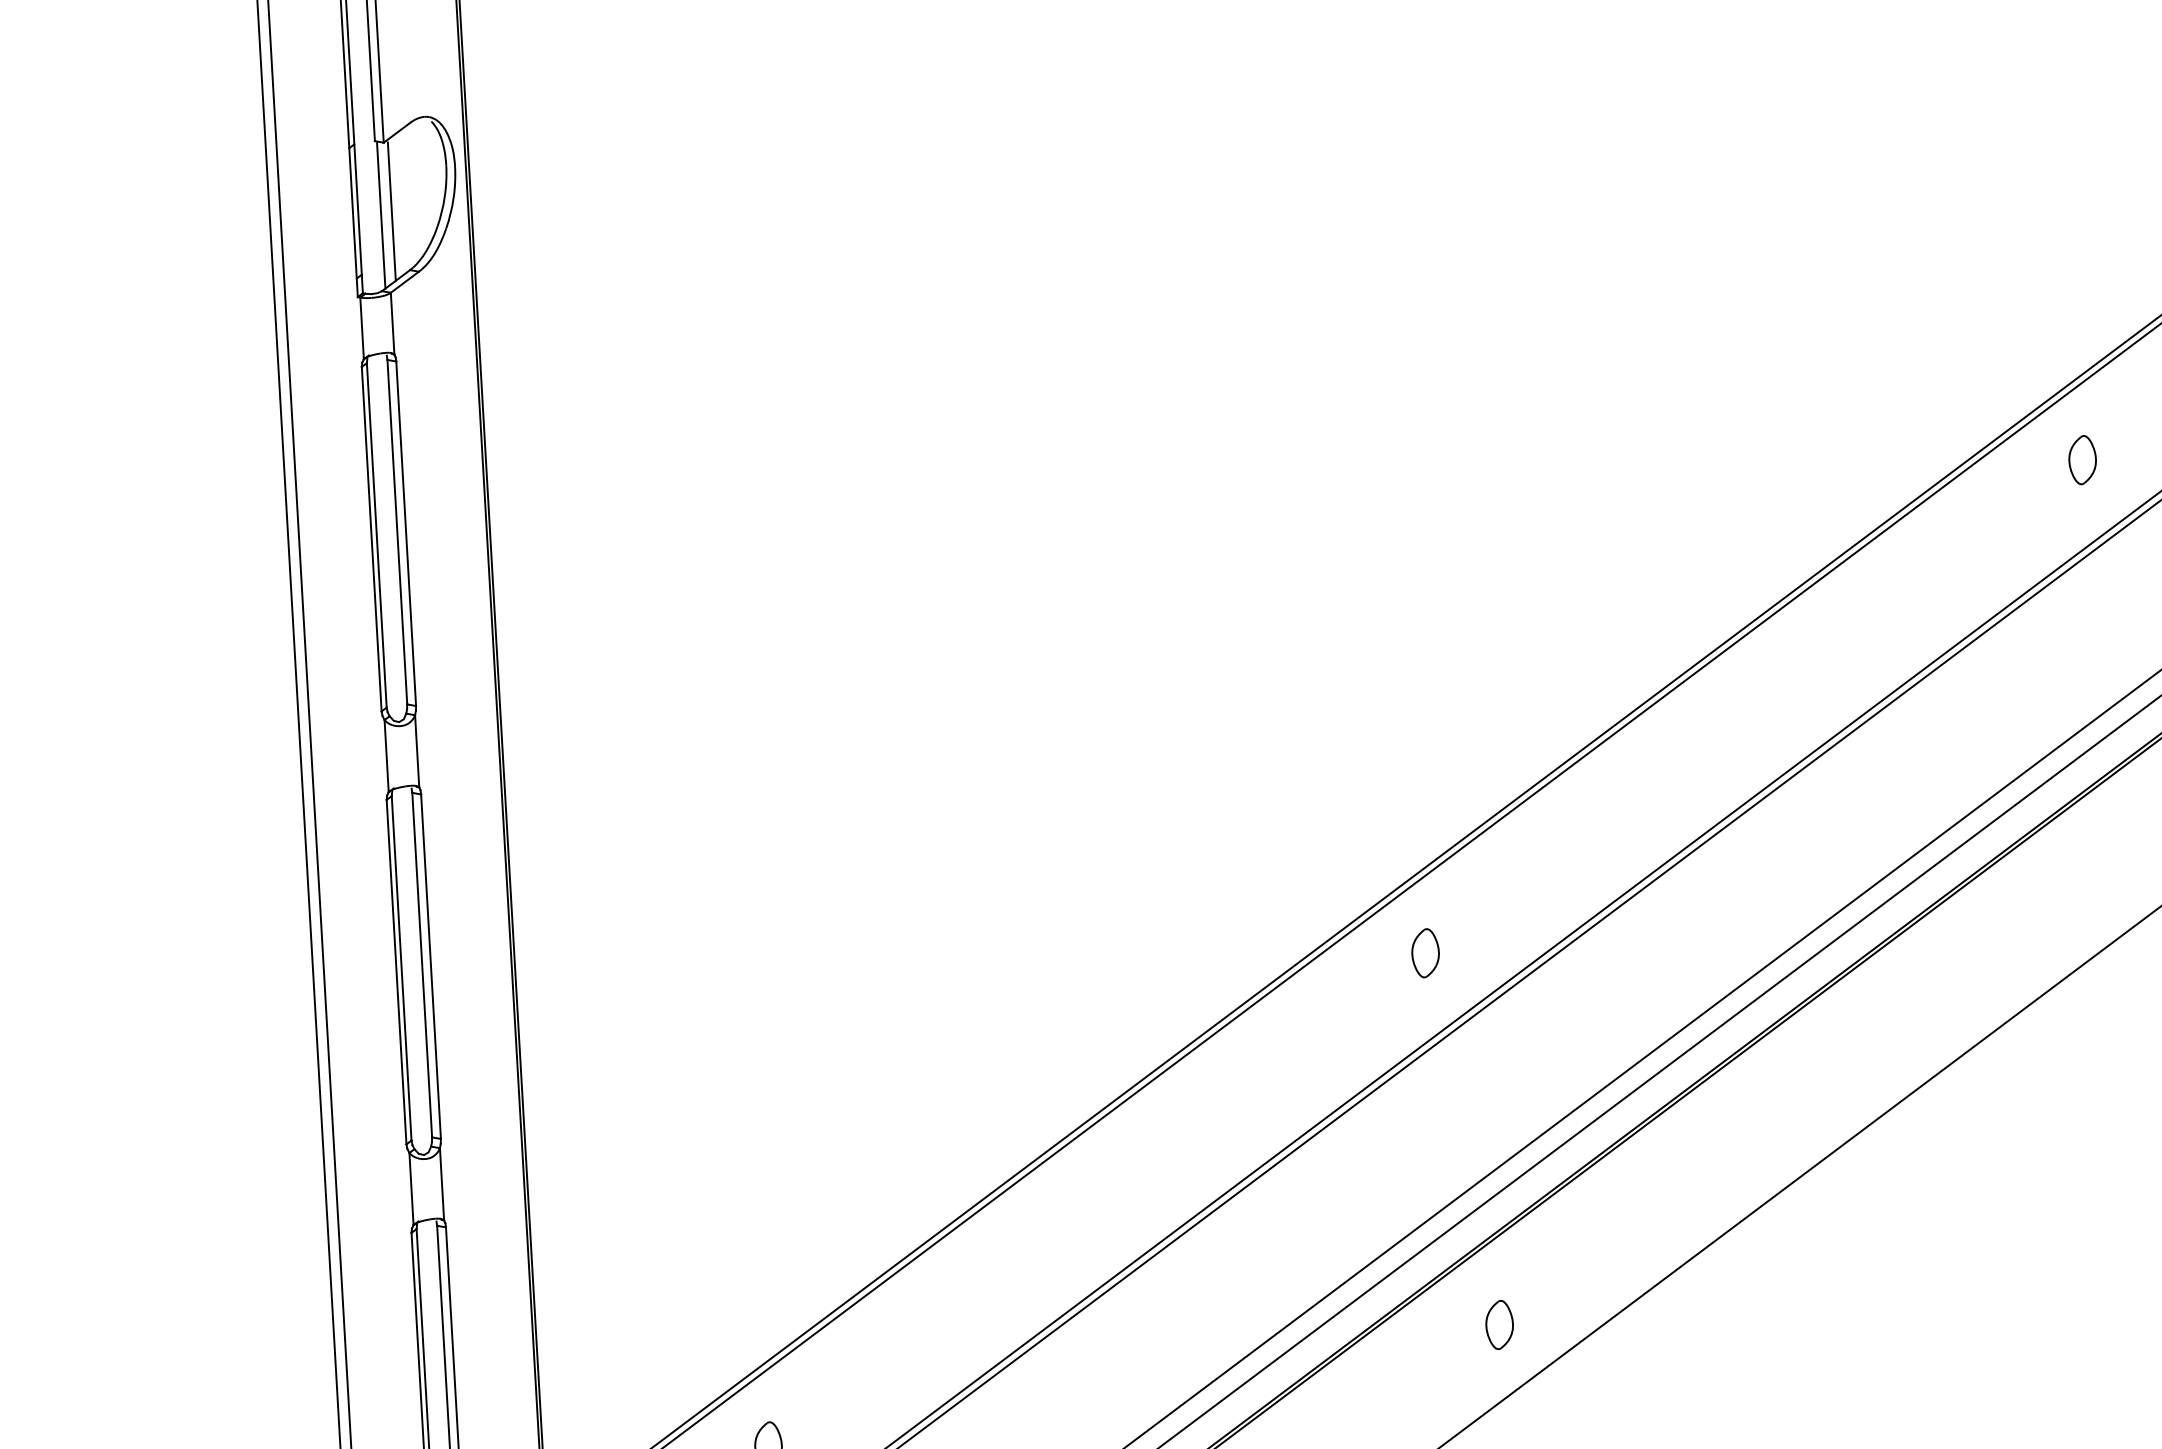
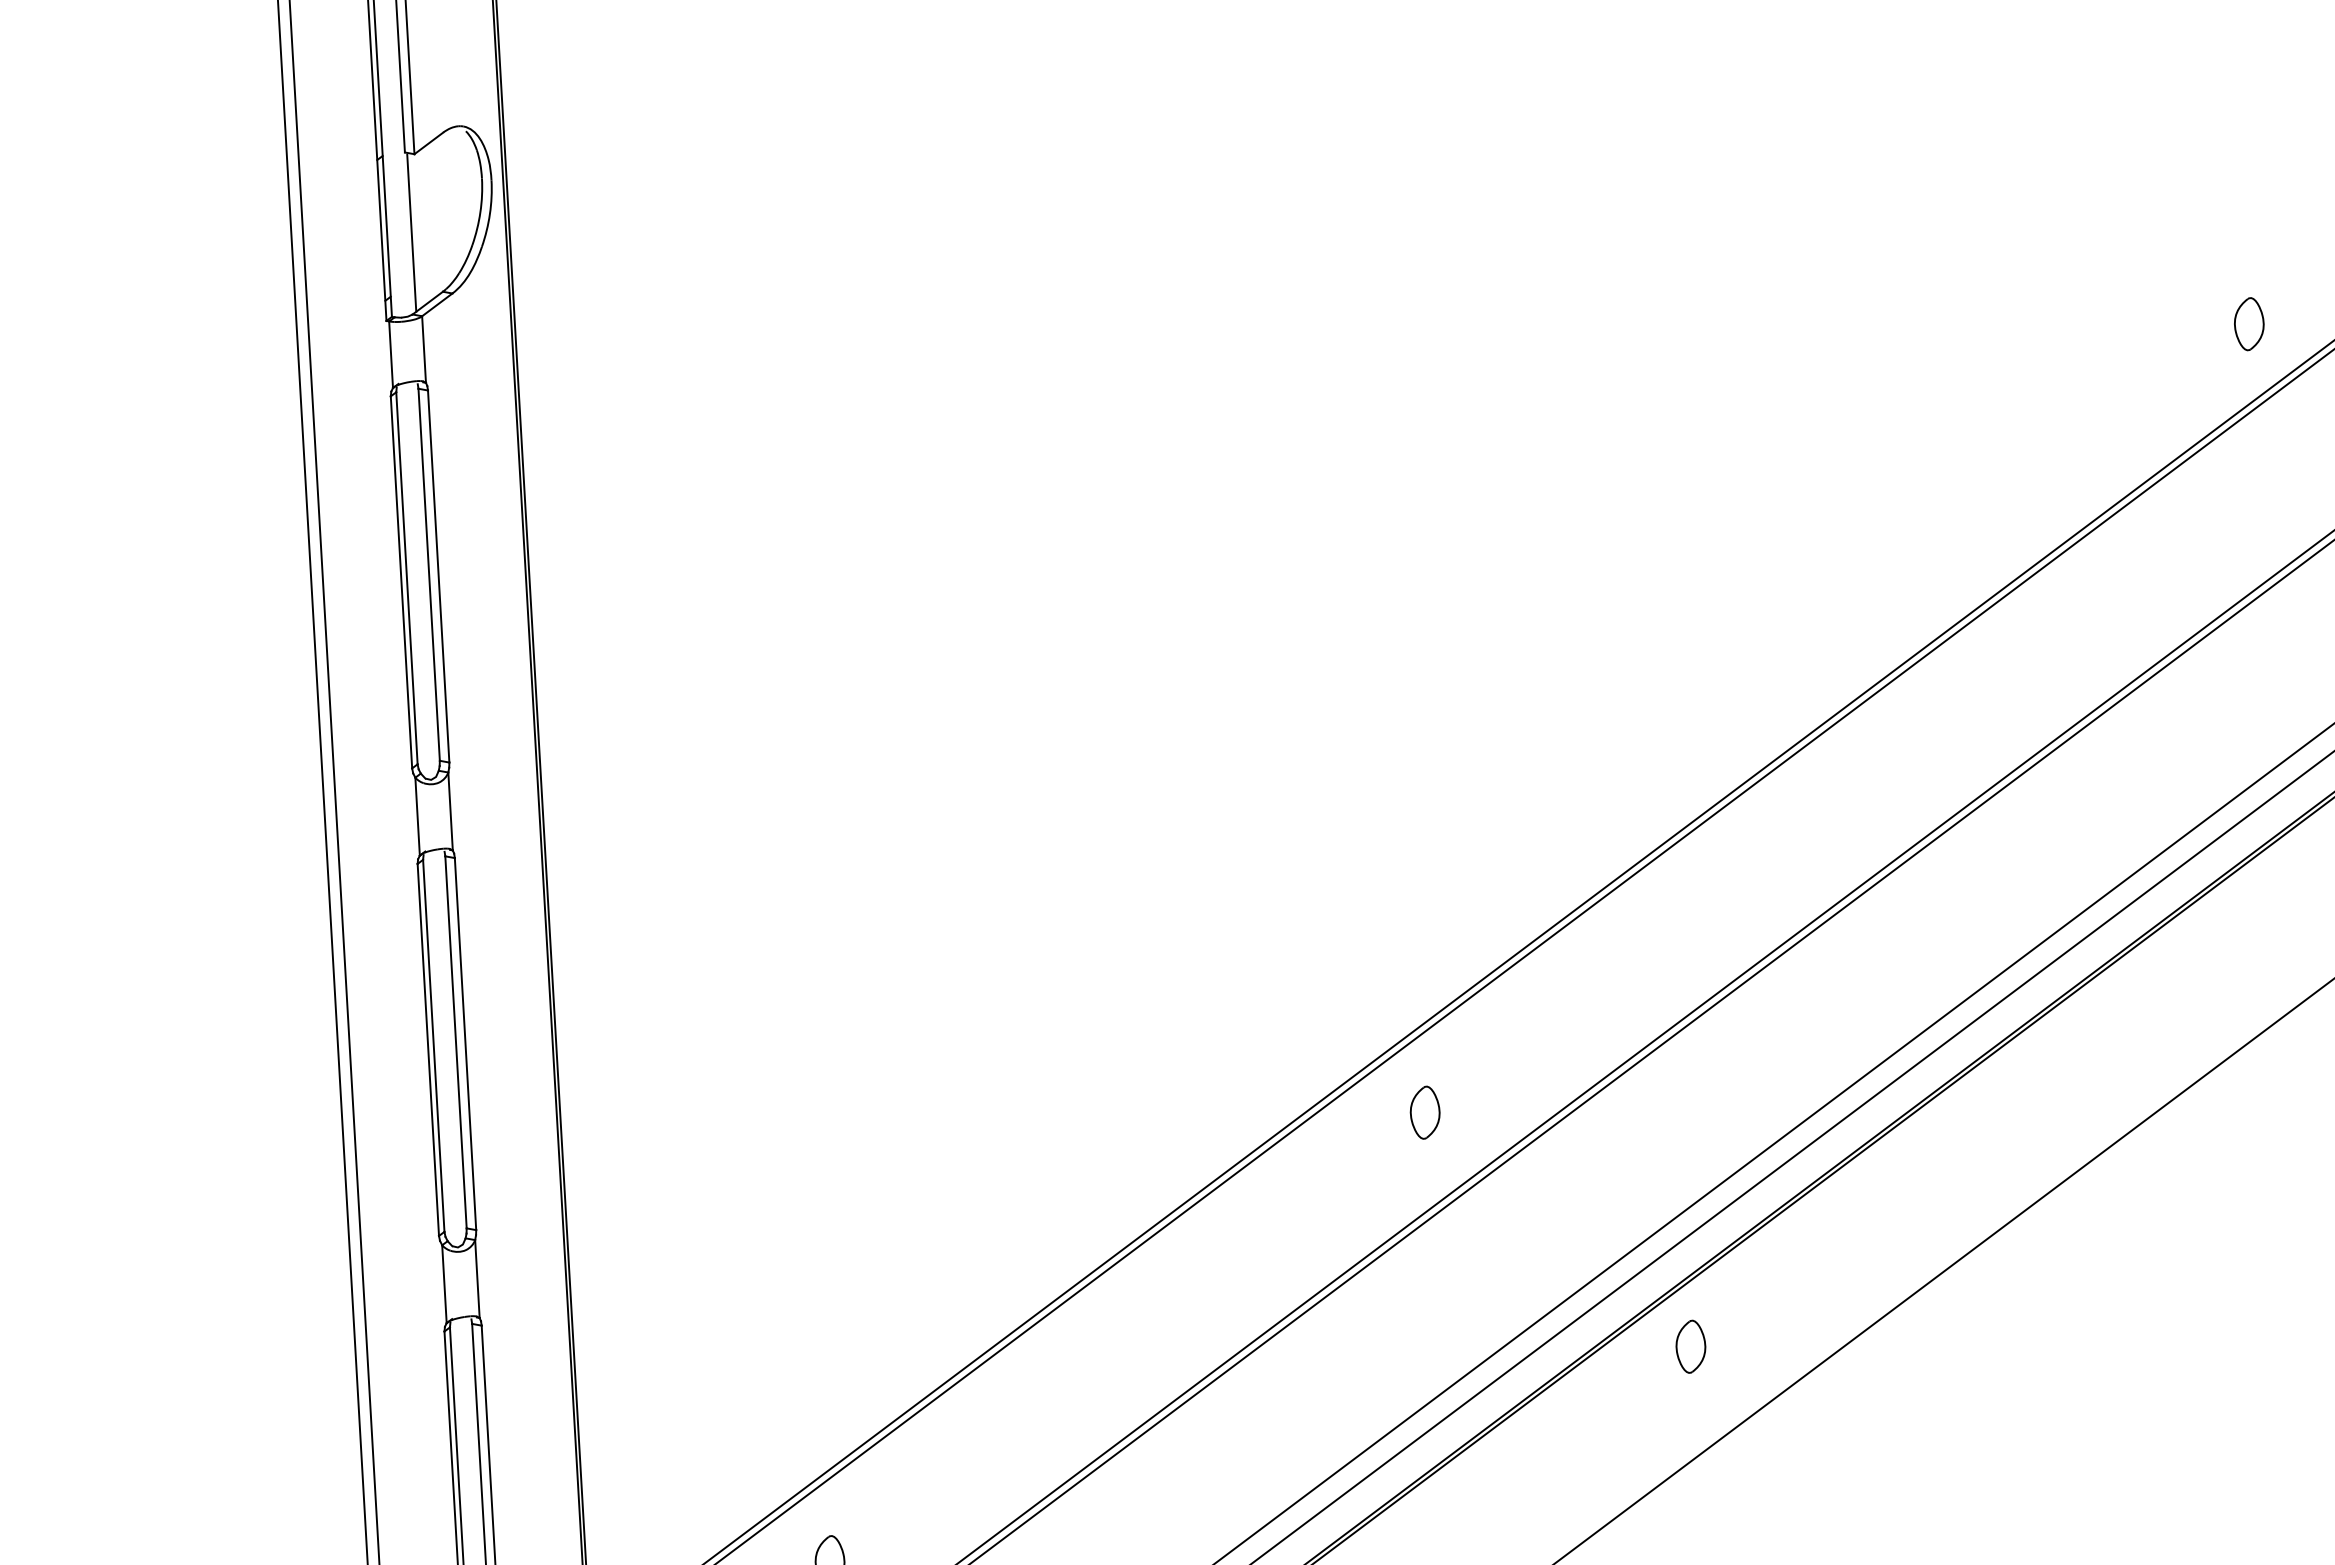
line: (391, 211) -> (422, 228), removed
part: (2082, 460) -> (2249, 324), moved
part: (1425, 953) -> (1425, 1112), moved
part: (1499, 1324) -> (1690, 1346), moved

